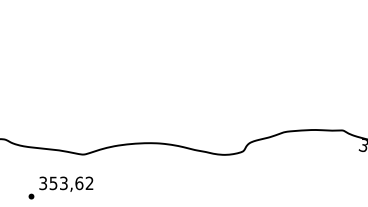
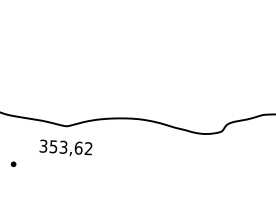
text: (66, 183) -> (66, 147), moved

